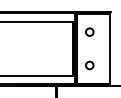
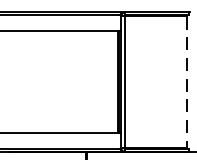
circle: (89, 31) -> (149, 49), removed
line: (109, 48) -> (186, 81), solid -> dashed
circle: (89, 65) -> (149, 113), removed

